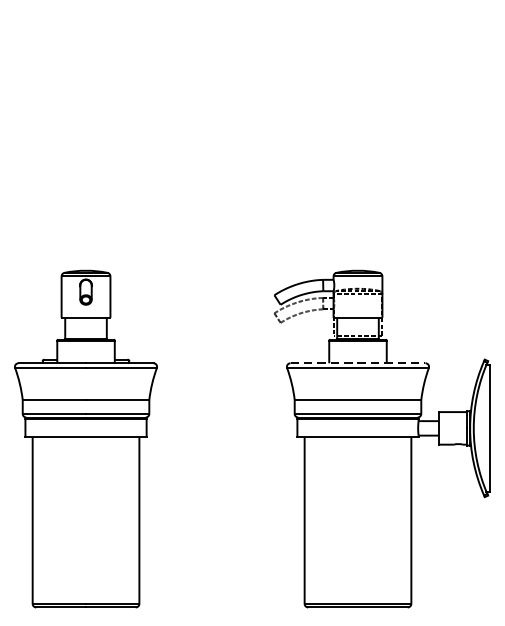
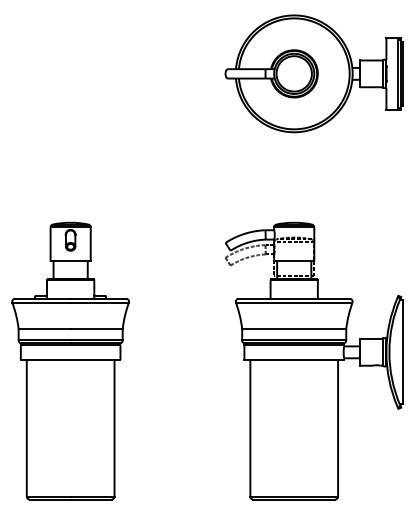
part: (381, 89) -> (313, 73), added
line: (358, 362) -> (294, 298), dashed -> solid

